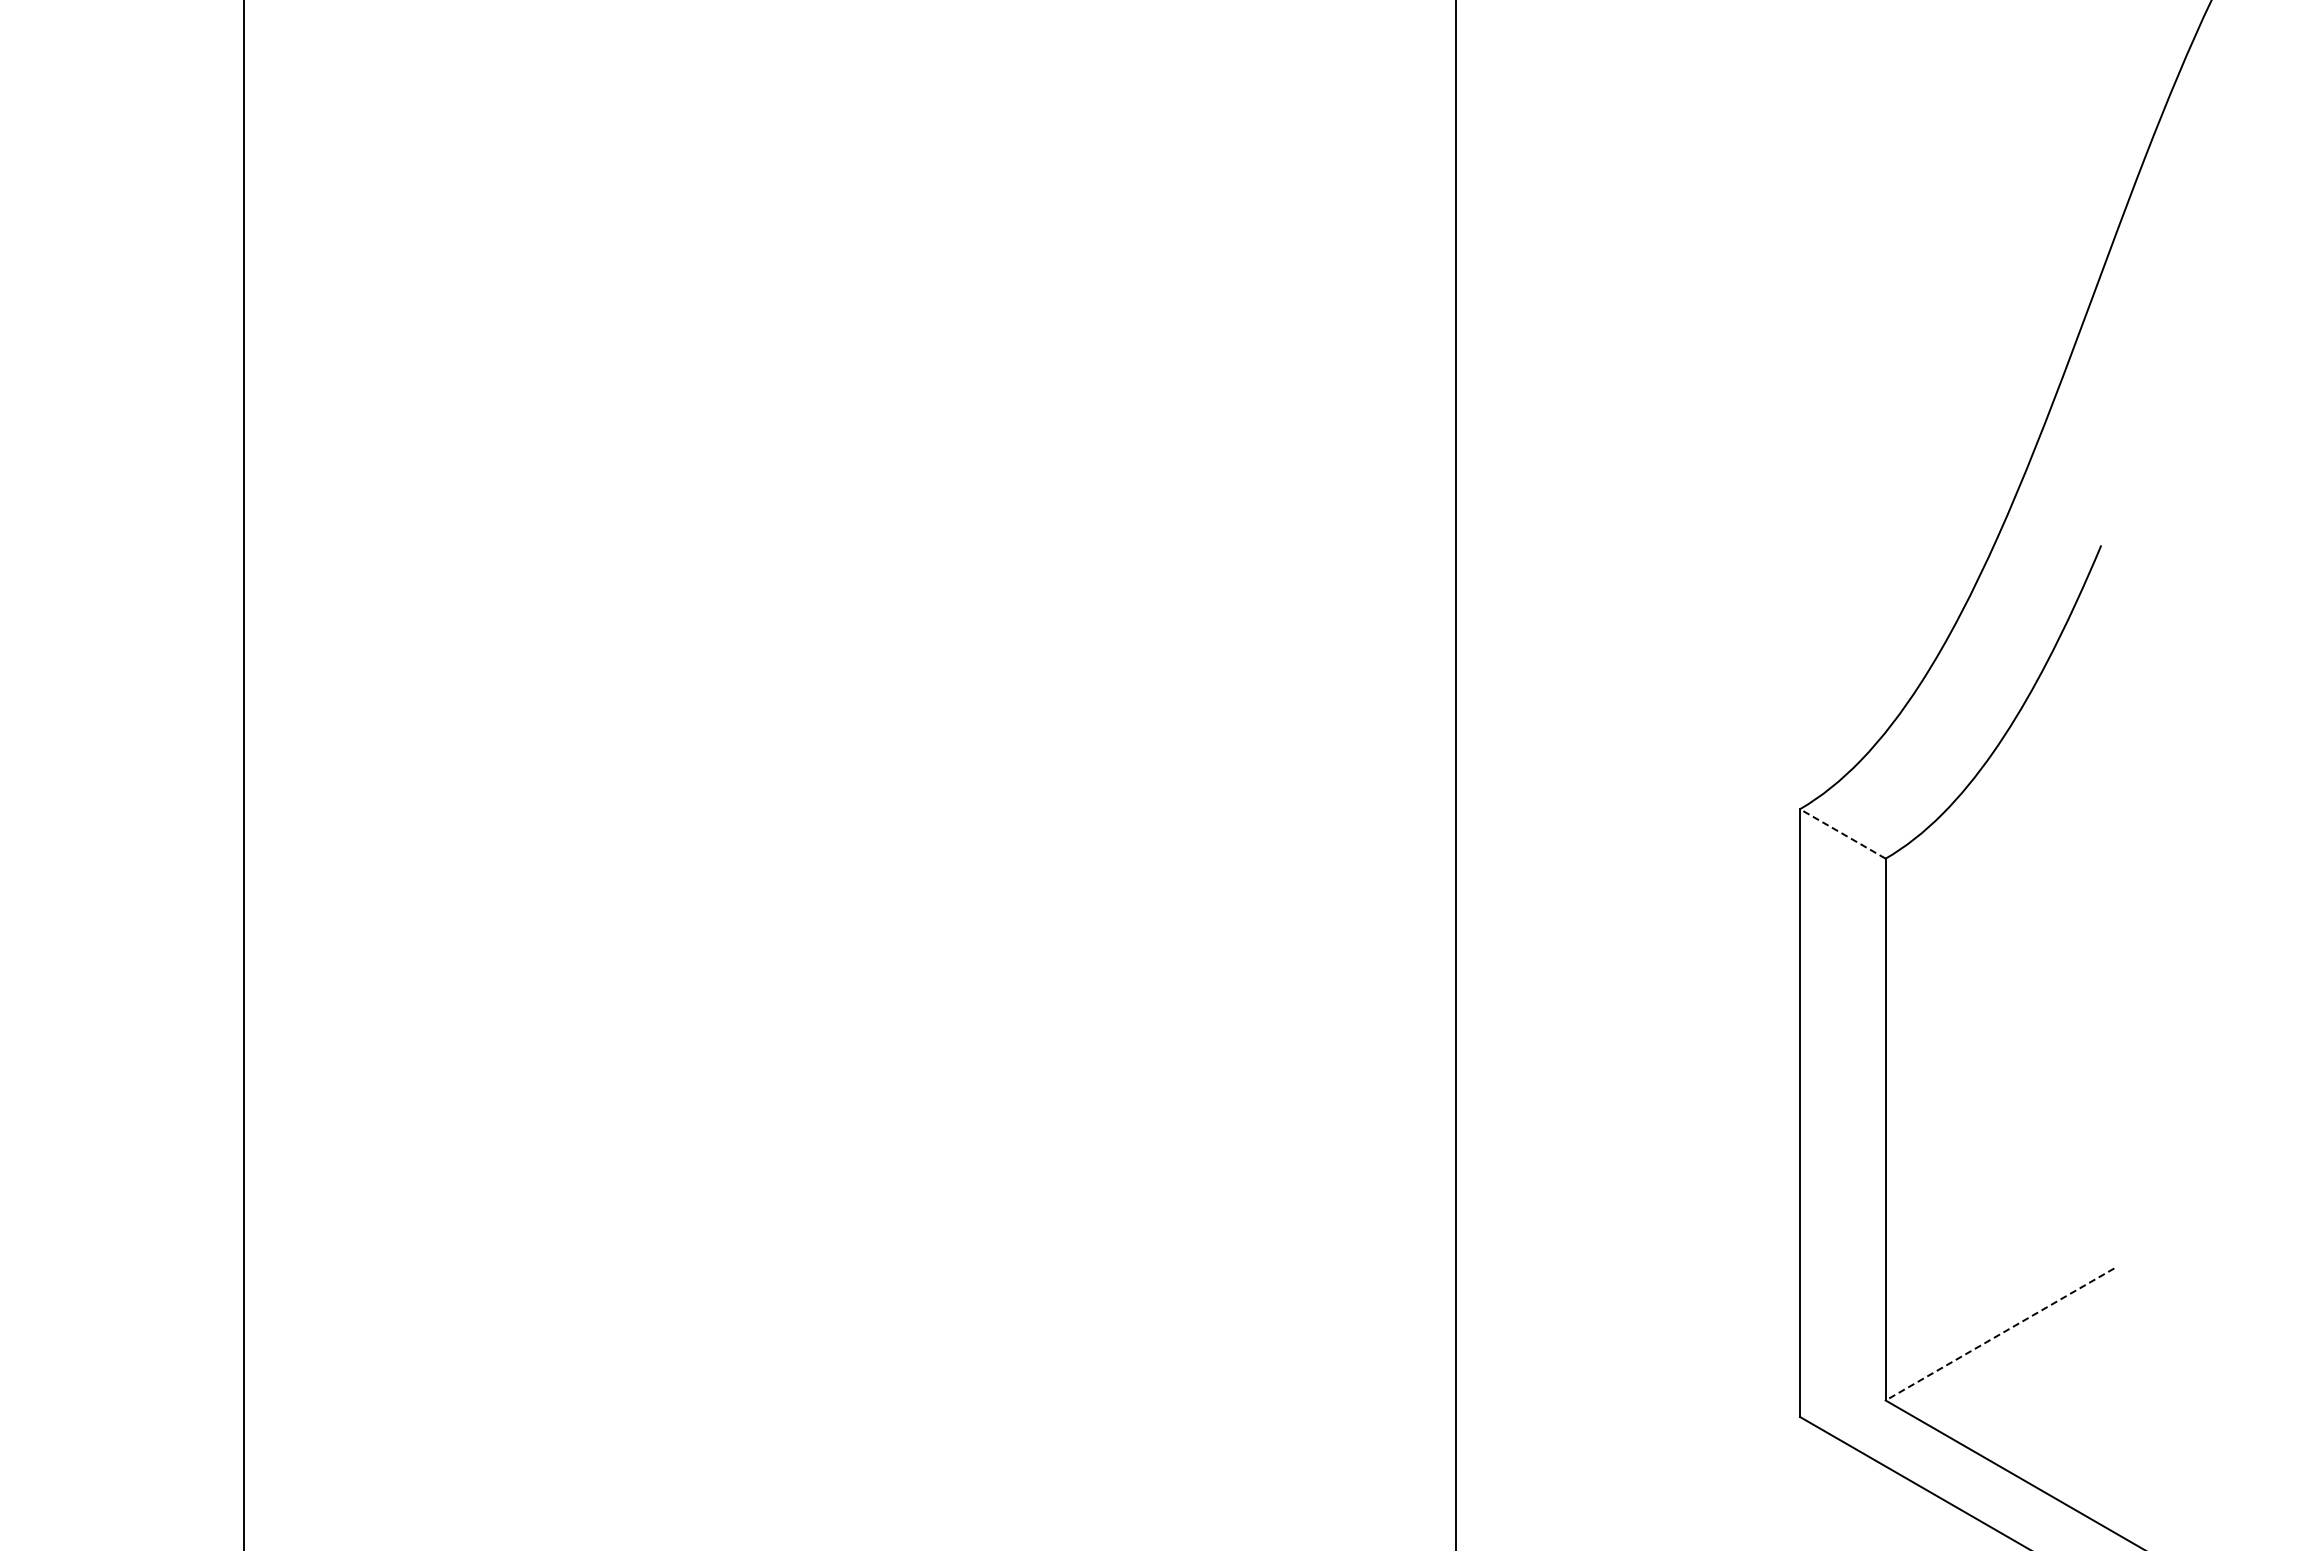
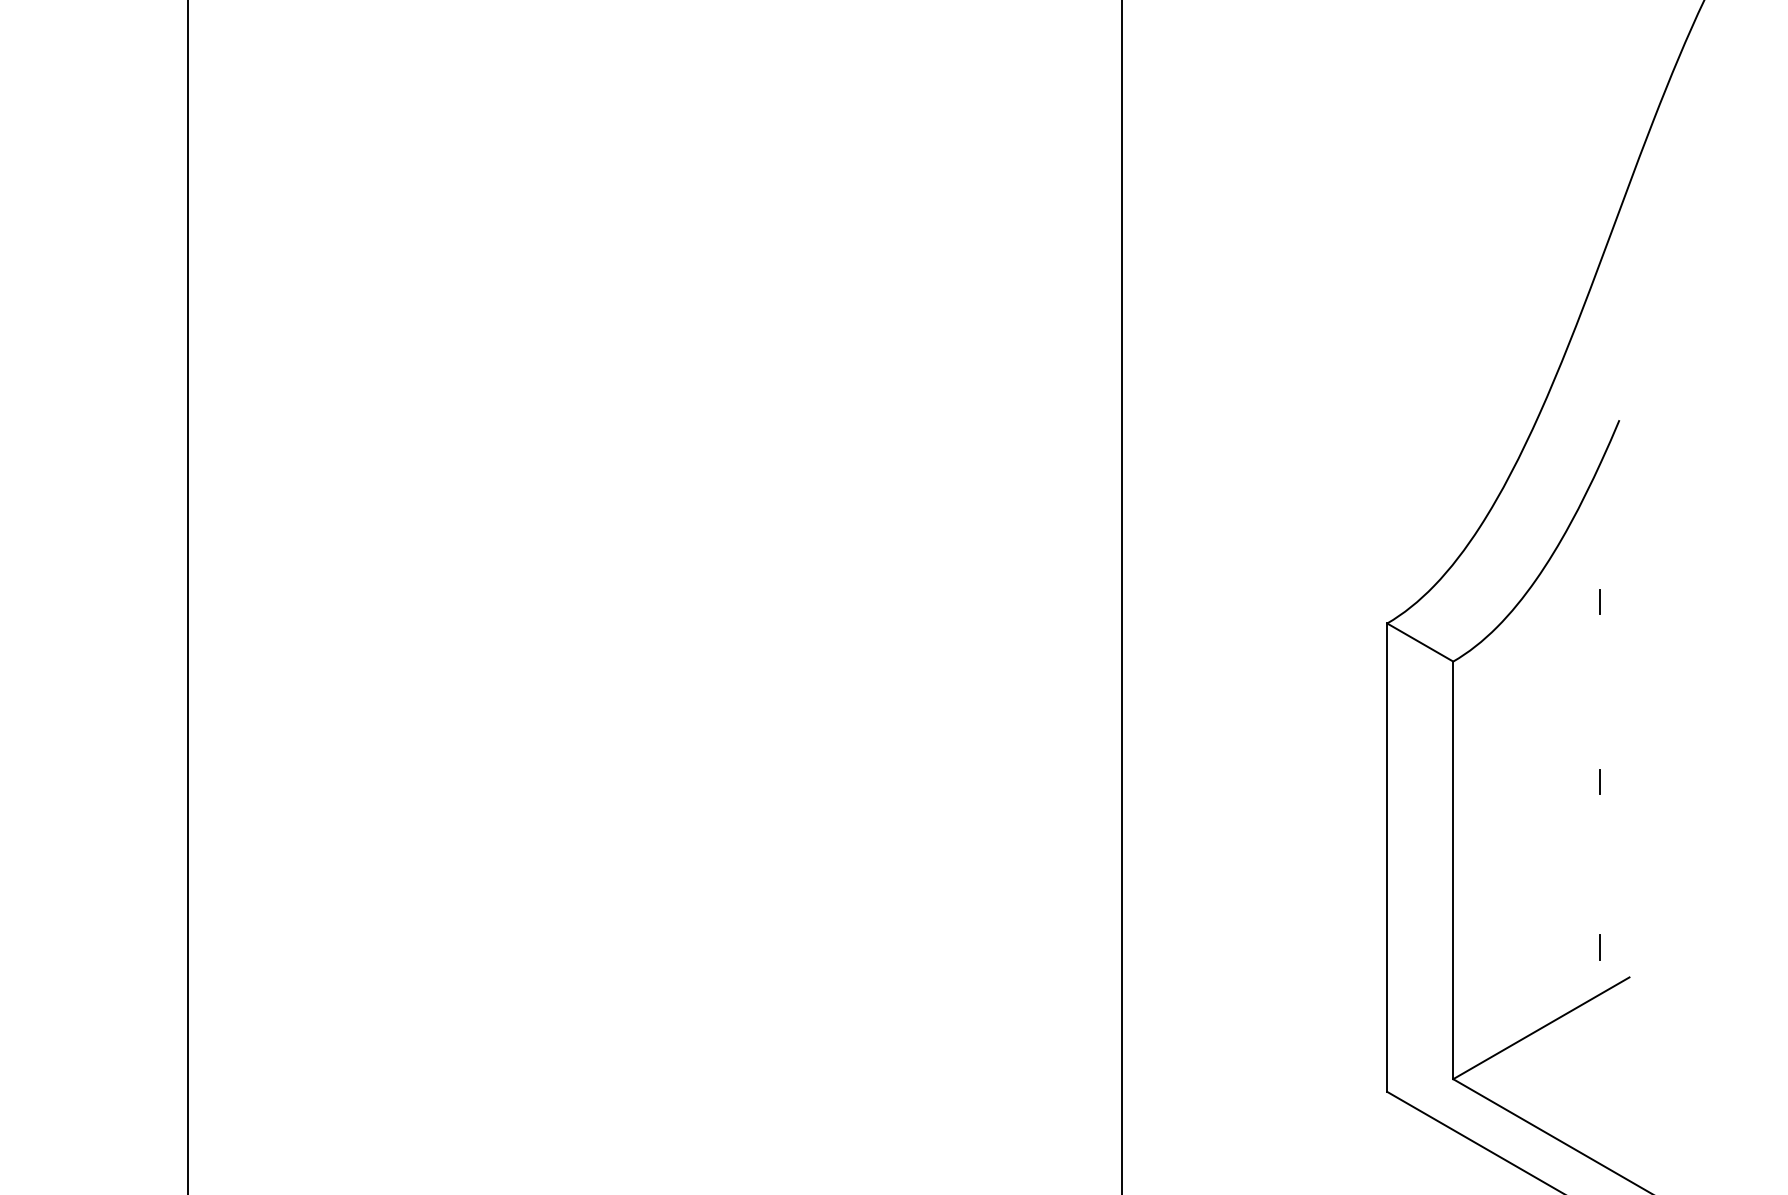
line: (2075, 780) -> (1599, 601), added
line: (1842, 833) -> (1420, 642), dashed -> solid
line: (2075, 1014) -> (1599, 781), added
line: (2075, 1229) -> (1599, 947), added
line: (1999, 1334) -> (1541, 1028), dashed -> solid

